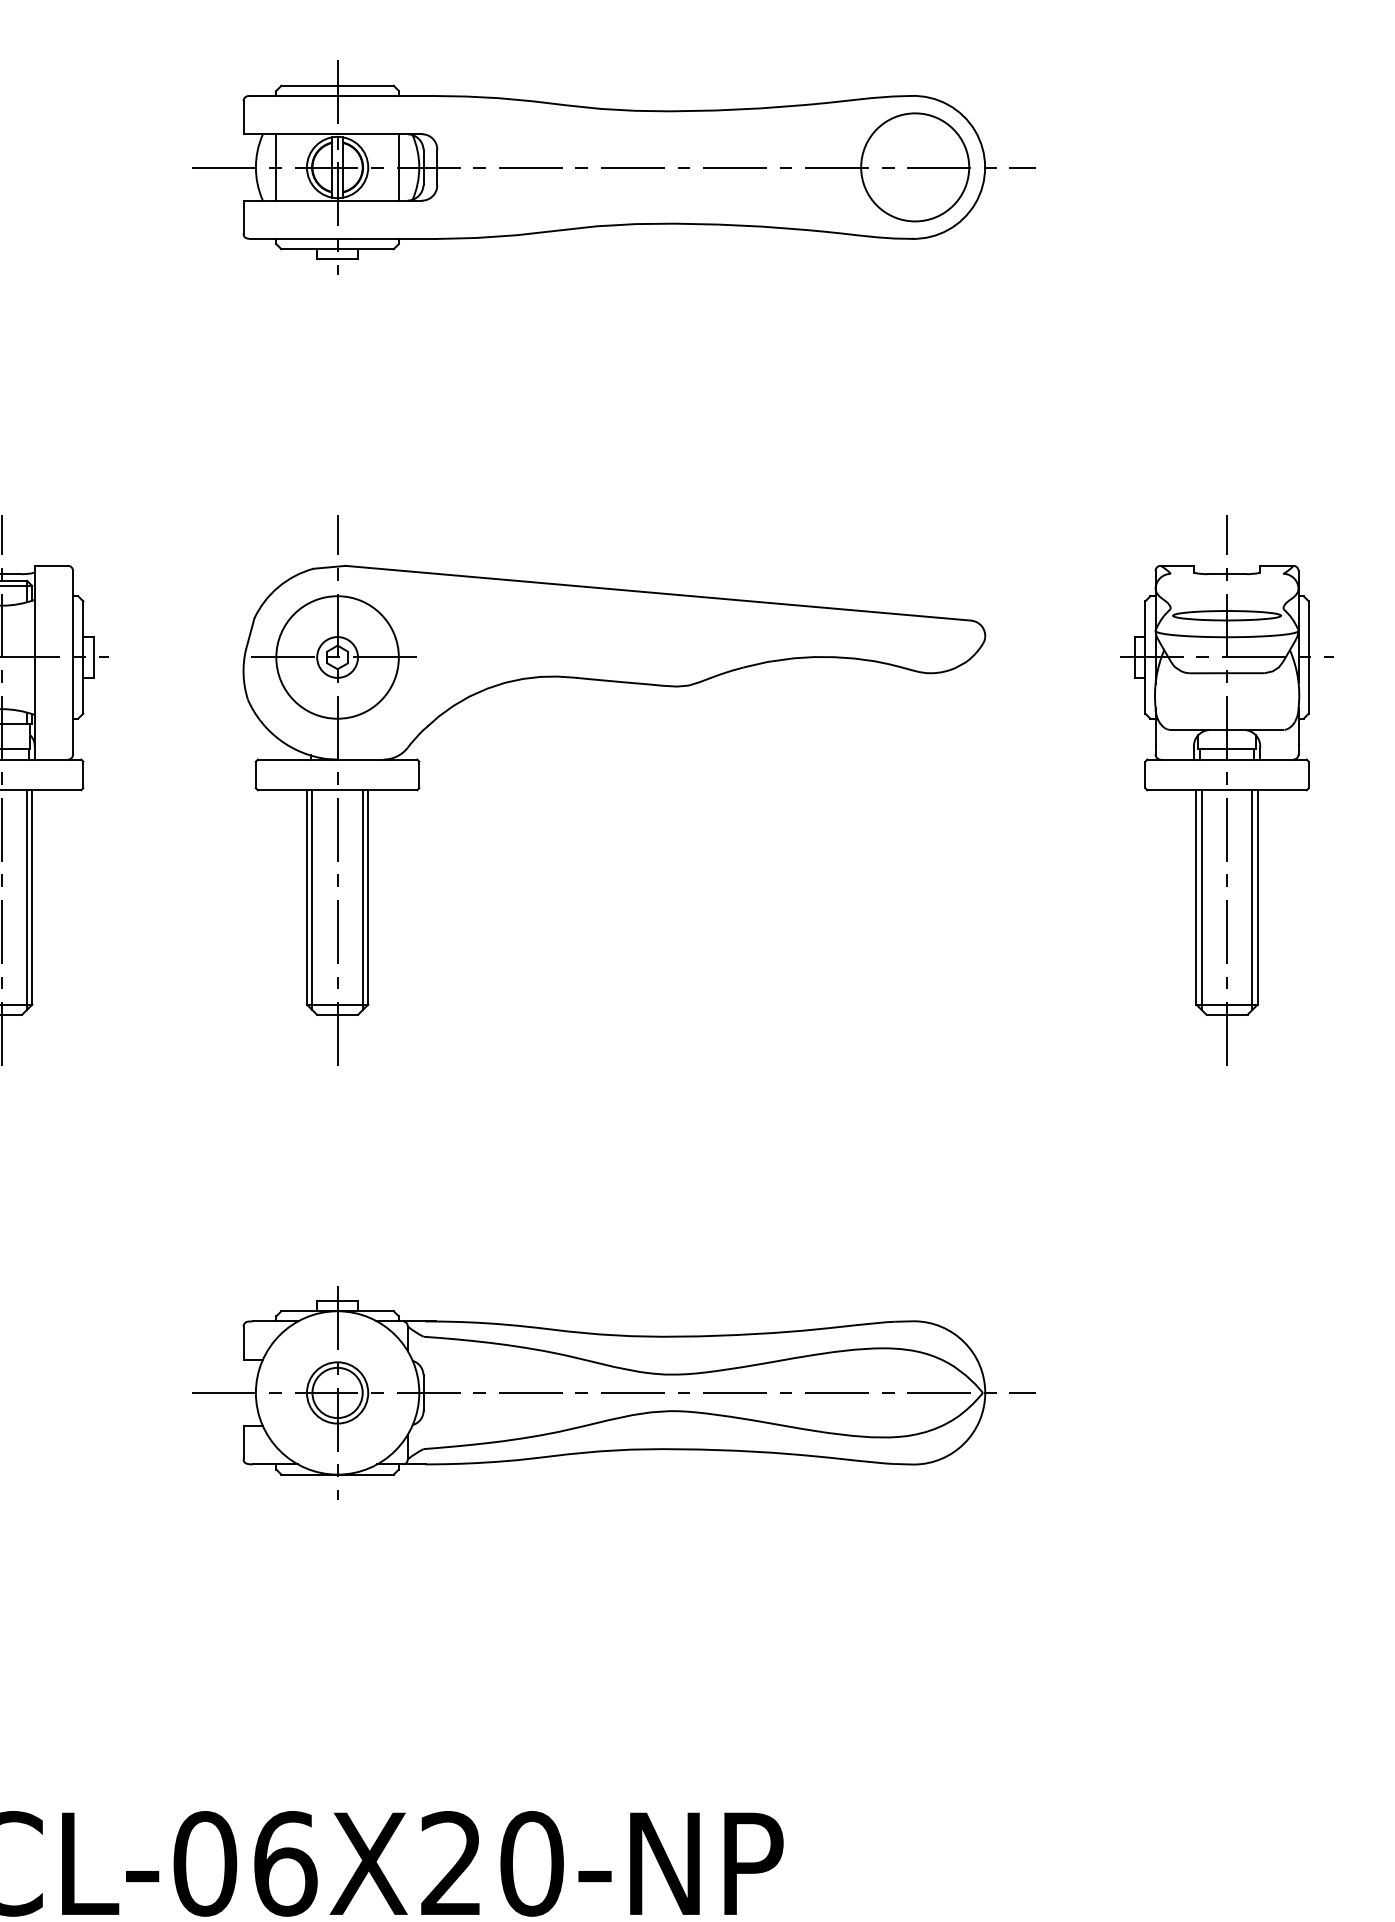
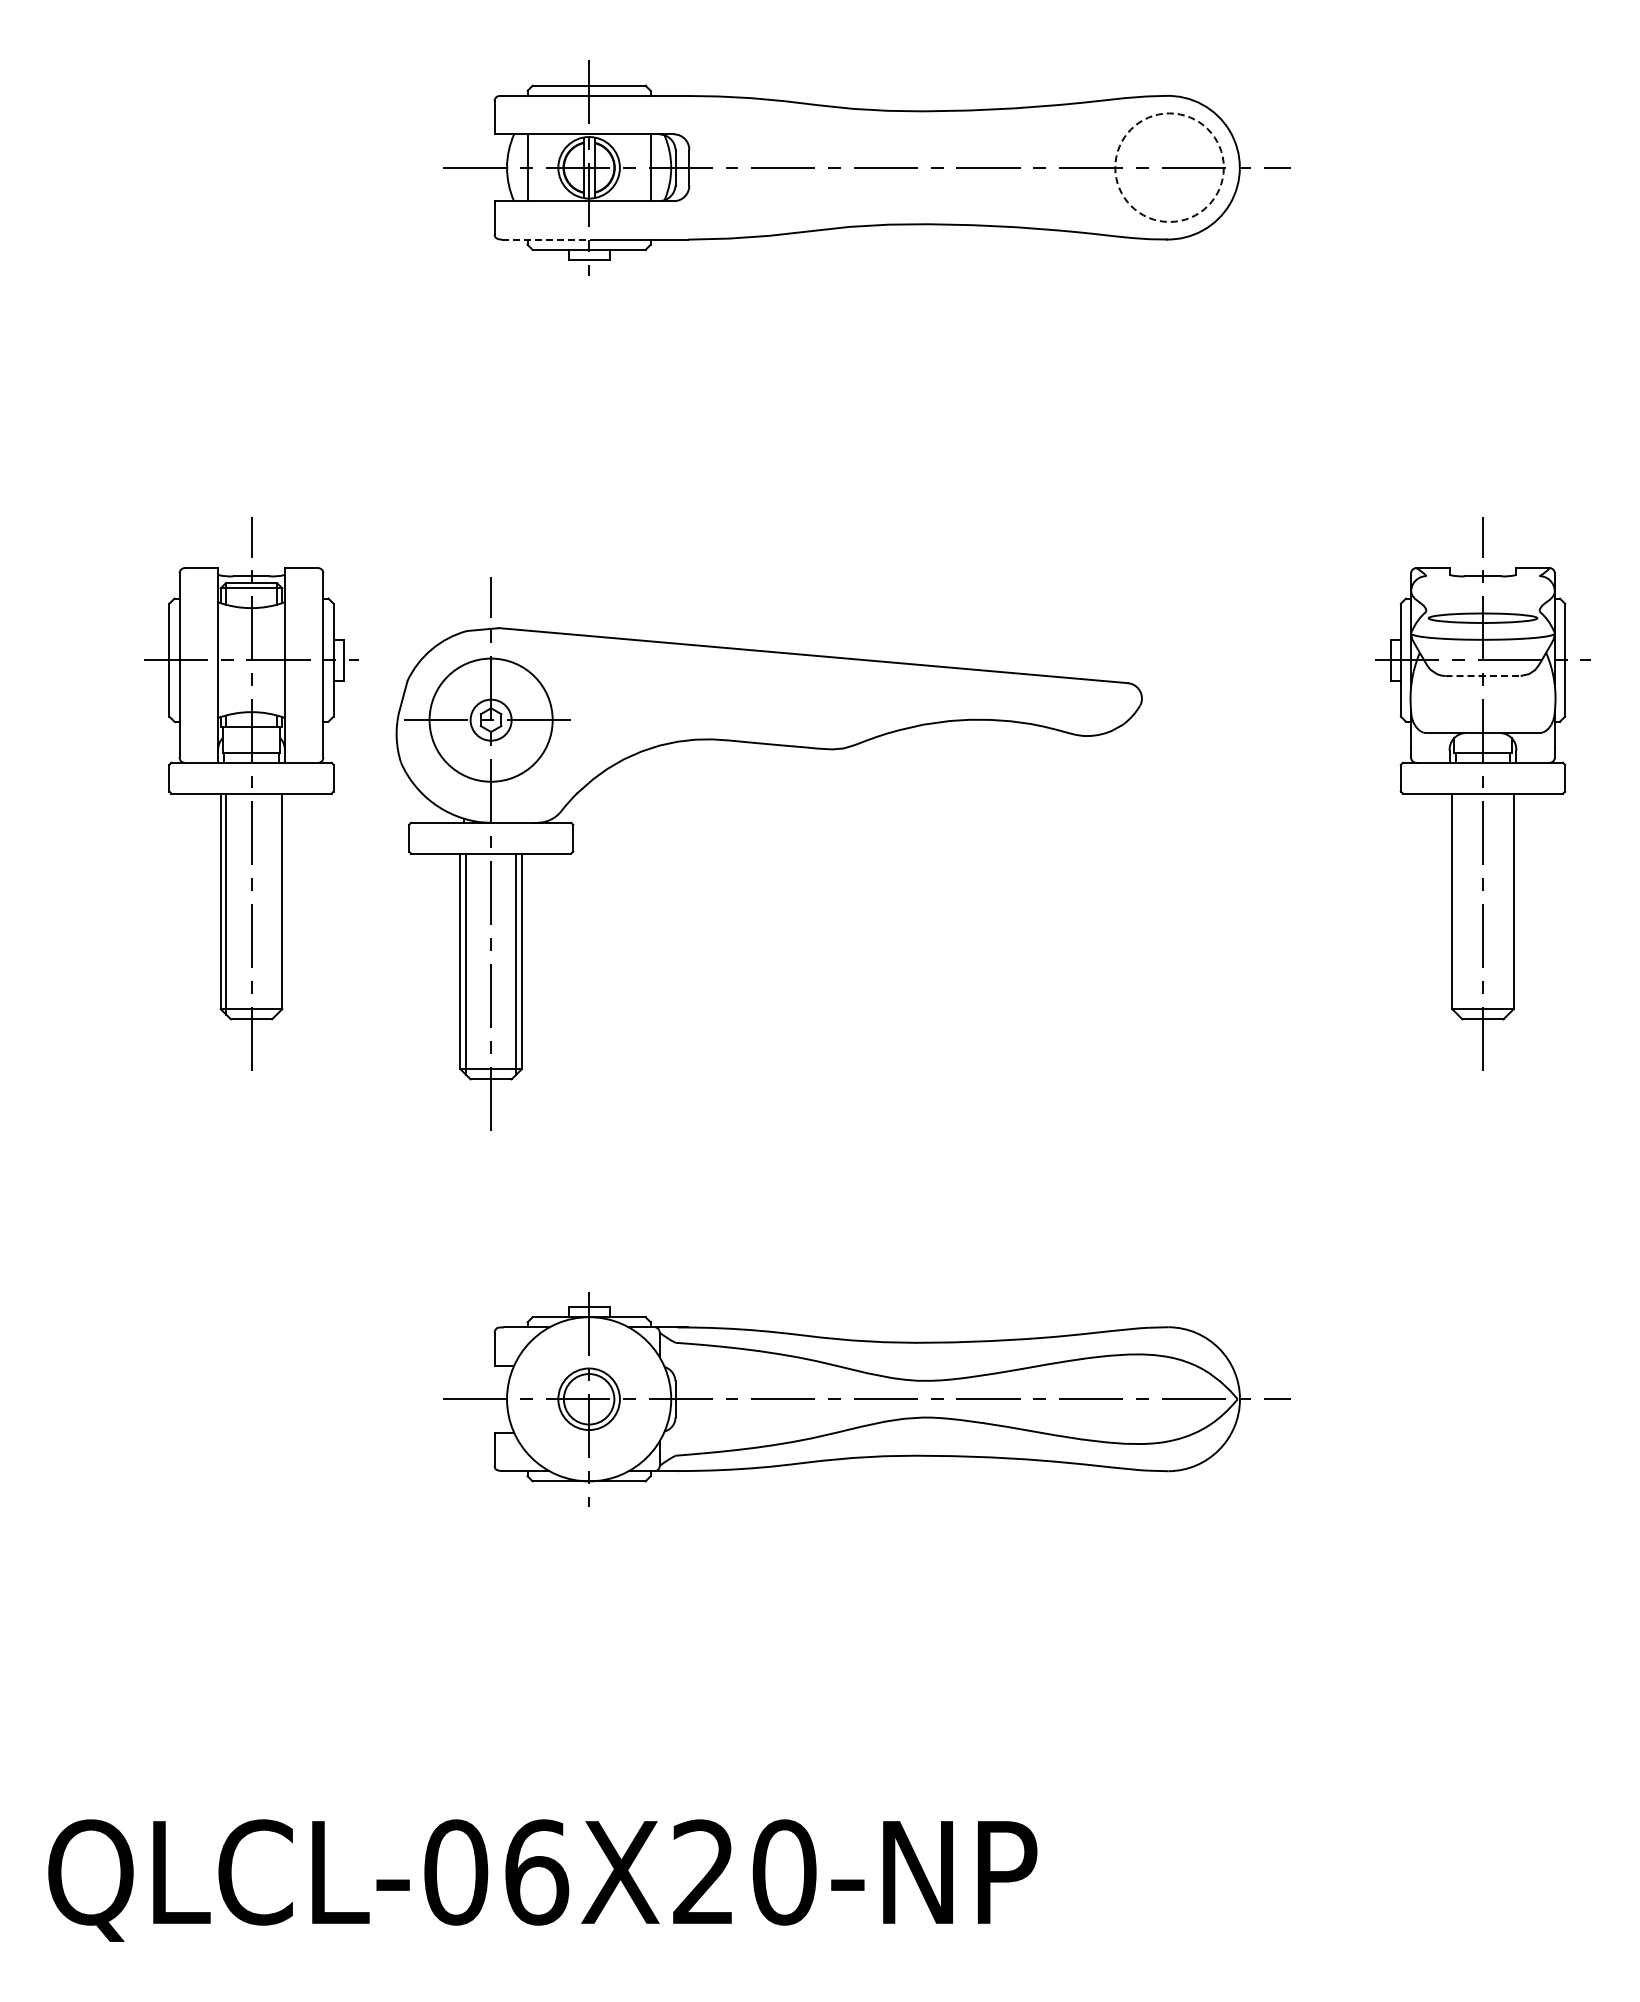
circle: (915, 167) -> (1169, 167), solid -> dashed
line: (298, 238) -> (549, 239), solid -> dashed
line: (1226, 673) -> (1482, 676), solid -> dashed
part: (624, 683) -> (779, 746), moved
line: (26, 899) -> (276, 903), removed
line: (1201, 899) -> (1457, 903), removed
line: (1252, 899) -> (1508, 903), removed

